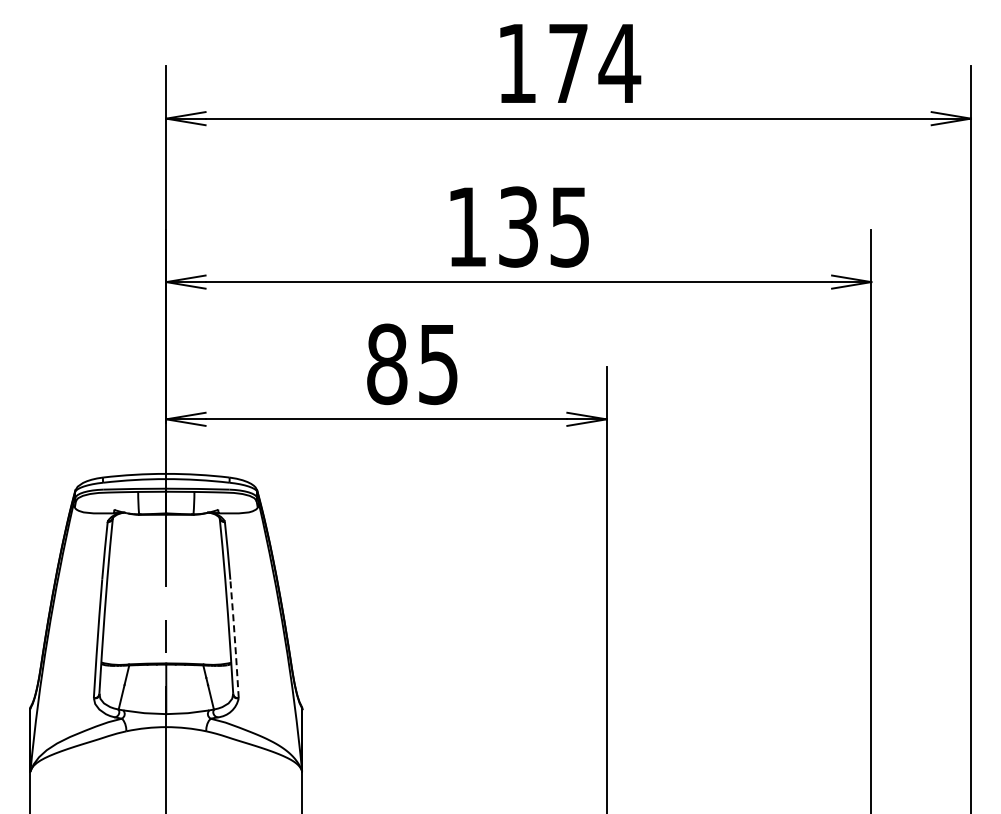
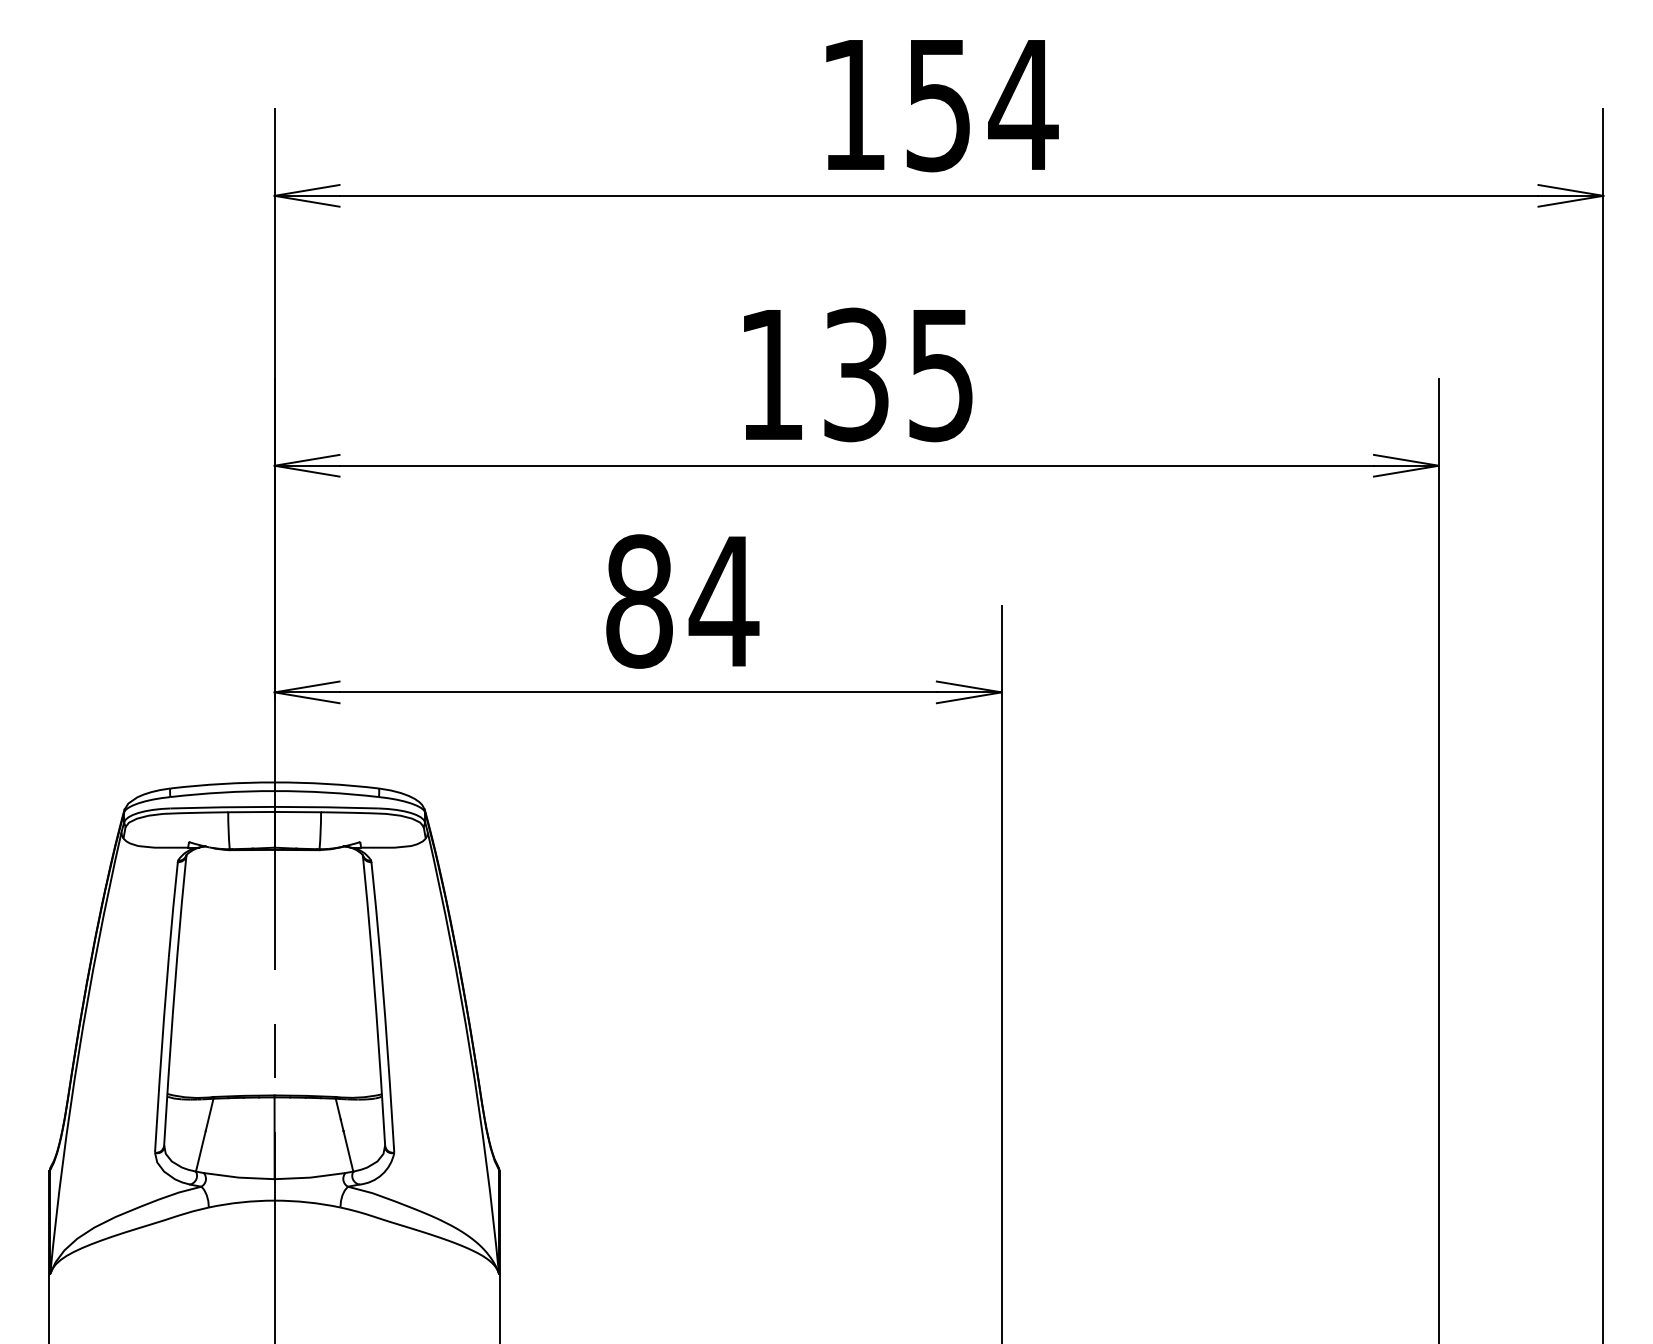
text: (568, 64) -> (938, 106), 174 -> 154
text: (438, 365) -> (724, 603), 85 -> 84
line: (234, 638) -> (387, 1054), dashed -> solid

